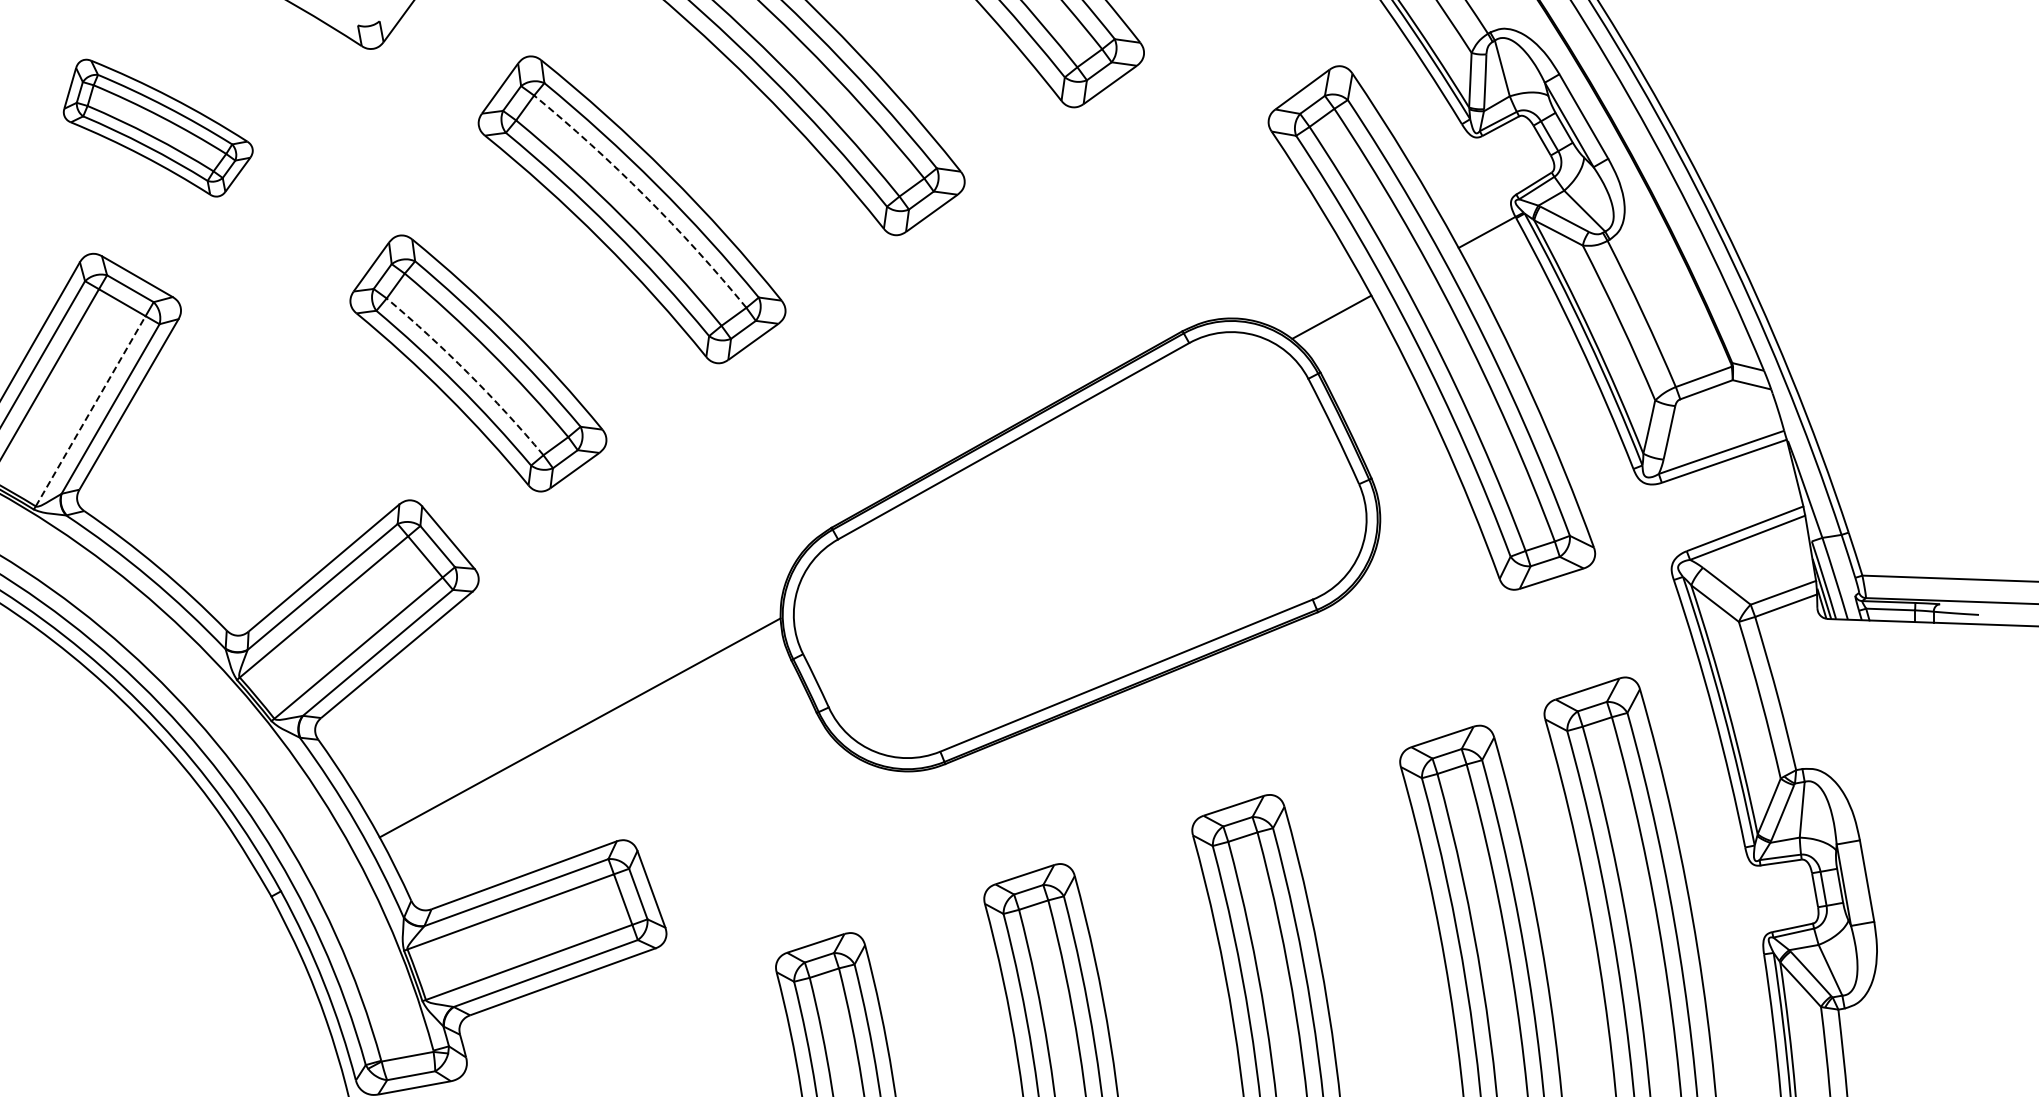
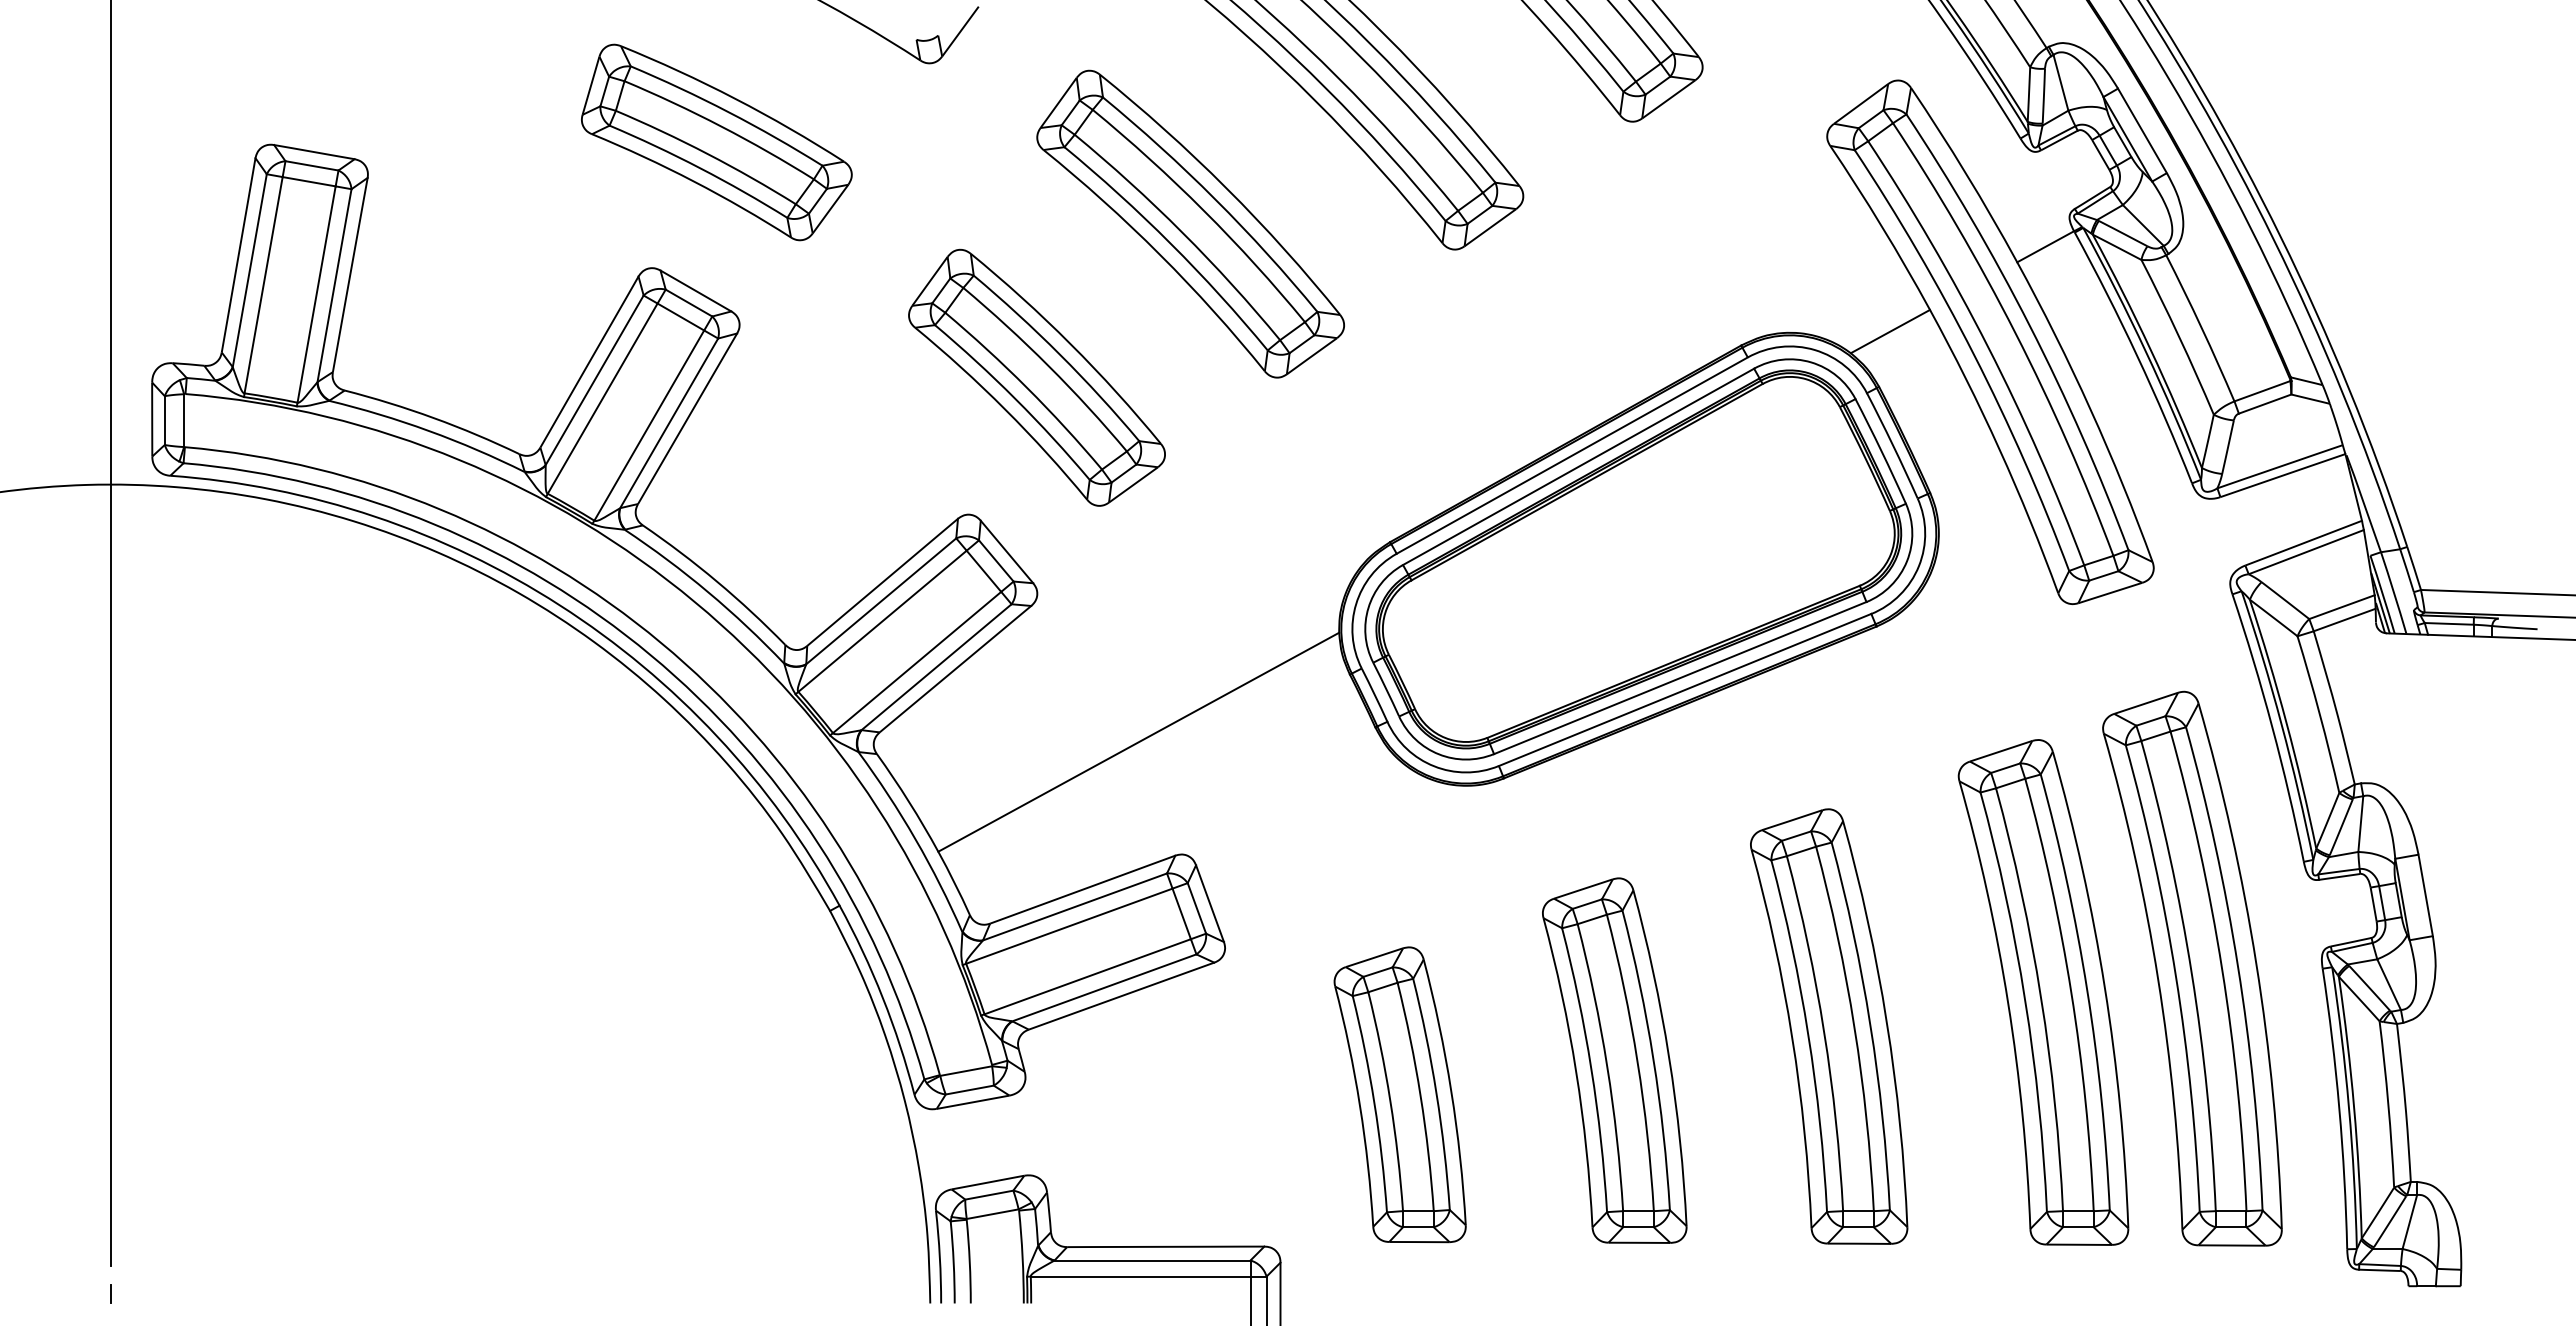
part: (157, 128) -> (716, 142), size x1.43
arc: (645, 196) -> (1204, 210), dashed -> solid
arc: (468, 373) -> (1027, 387), dashed -> solid
line: (90, 411) -> (649, 425), dashed -> solid
part: (1079, 545) -> (1638, 559), added

